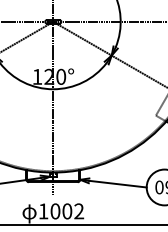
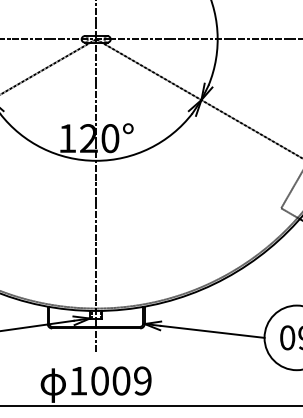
text: (79, 211) -> (143, 381), 1002 -> 1009

